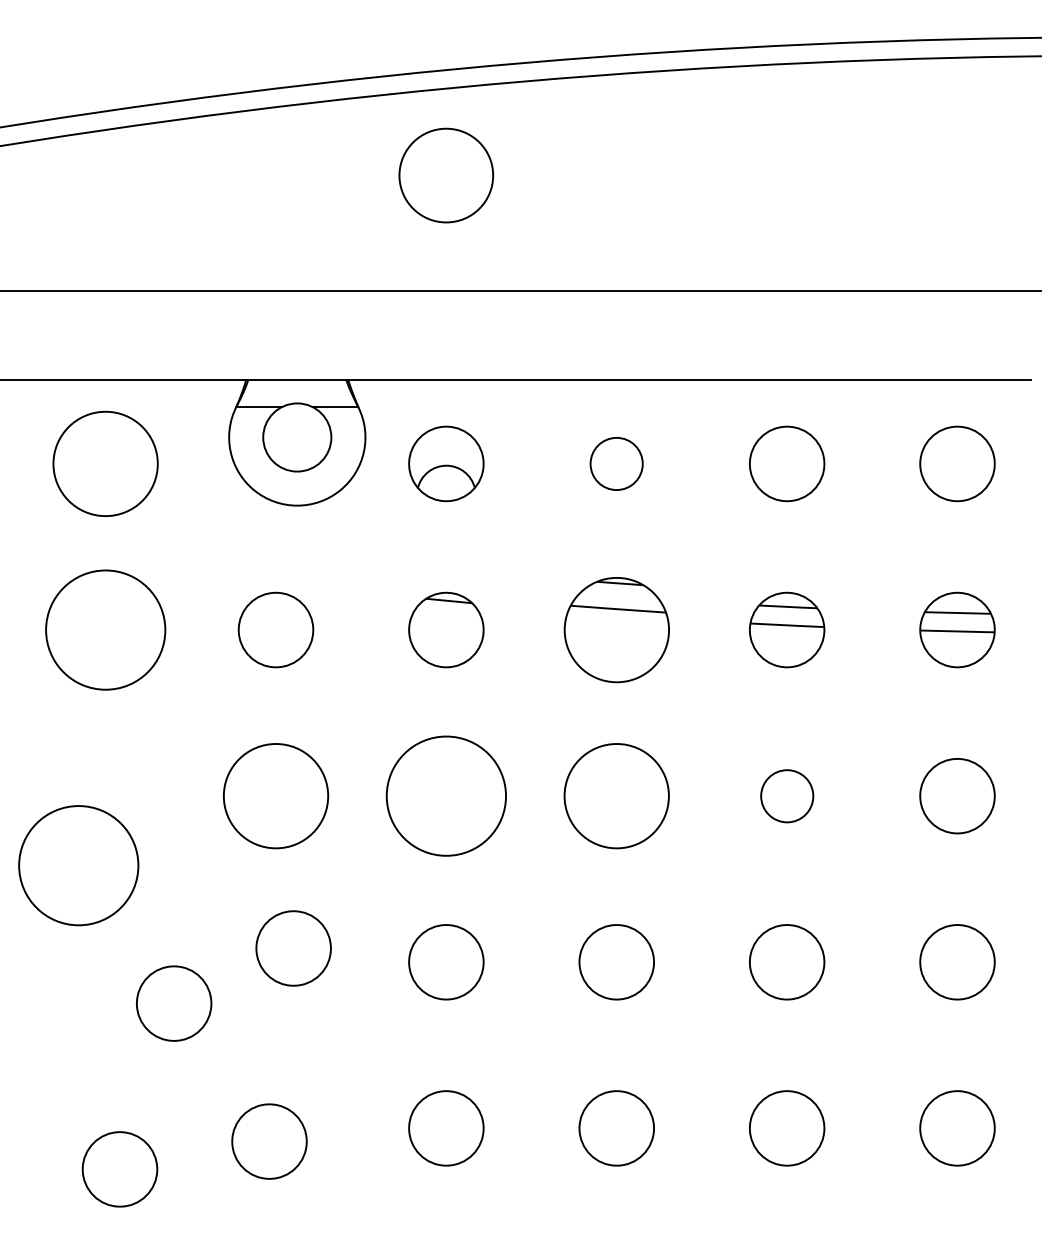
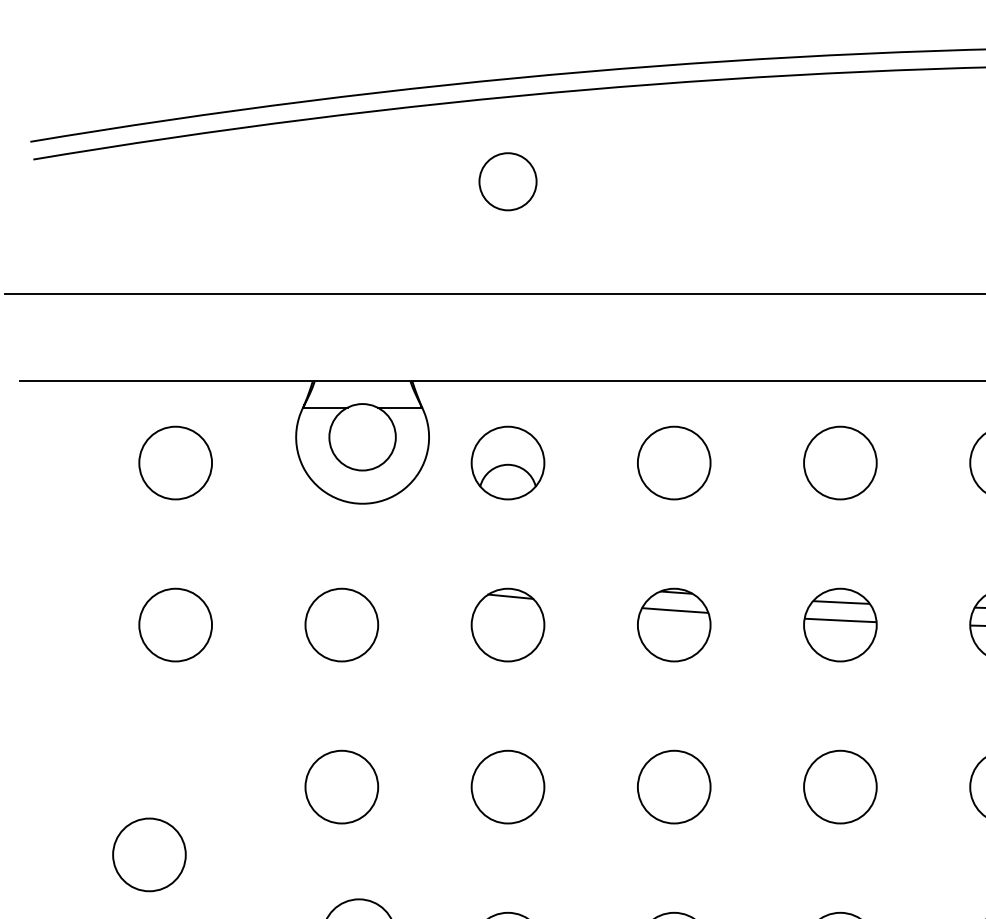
circle: (446, 175) -> (508, 181), size x0.62
circle: (105, 463) -> (175, 462), size x0.71
circle: (616, 463) -> (673, 462), size x1.43
circle: (105, 629) -> (175, 624), size x0.62
part: (616, 629) -> (673, 624), size x0.71
circle: (275, 795) -> (341, 786), size x0.71
circle: (446, 795) -> (508, 786), size x0.62
circle: (616, 795) -> (673, 786), size x0.71
circle: (787, 796) -> (840, 787), size x1.43
circle: (78, 865) -> (149, 854), size x0.62

